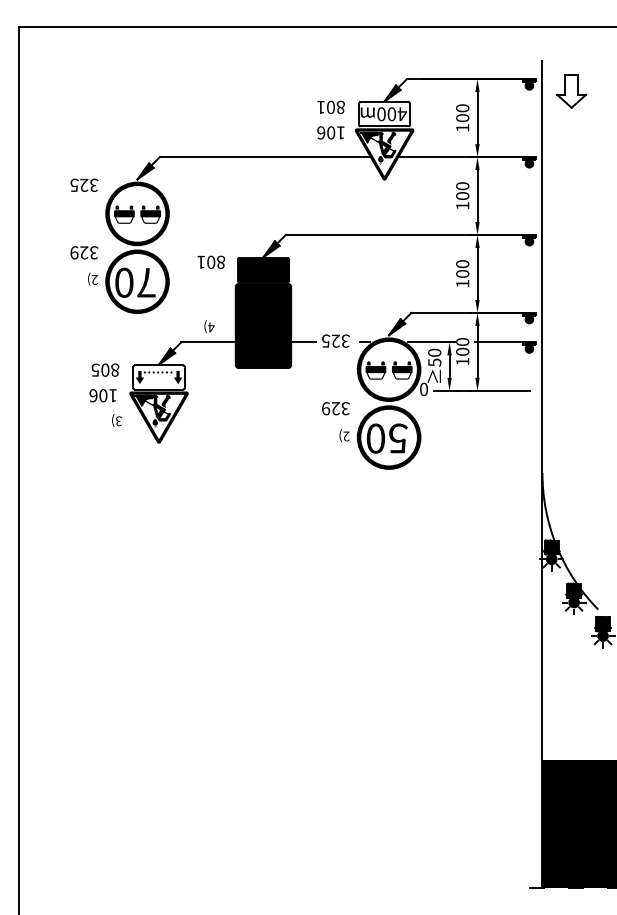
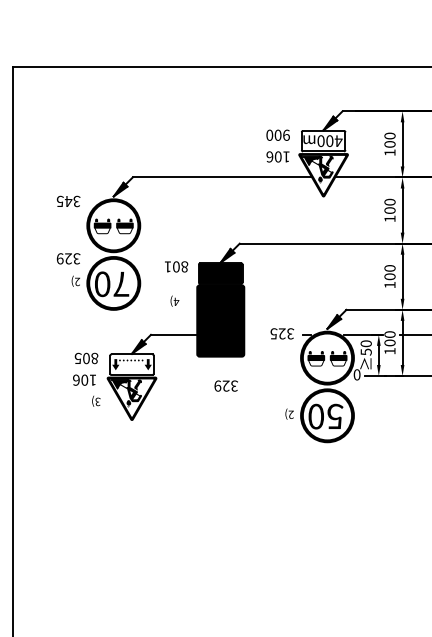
text: (330, 107) -> (277, 135), 801 -> 900
text: (84, 184) -> (68, 200), 325 -> 345
text: (209, 326) -> (174, 301), moved
line: (304, 342) -> (255, 334), removed
text: (335, 408) -> (225, 385), moved

